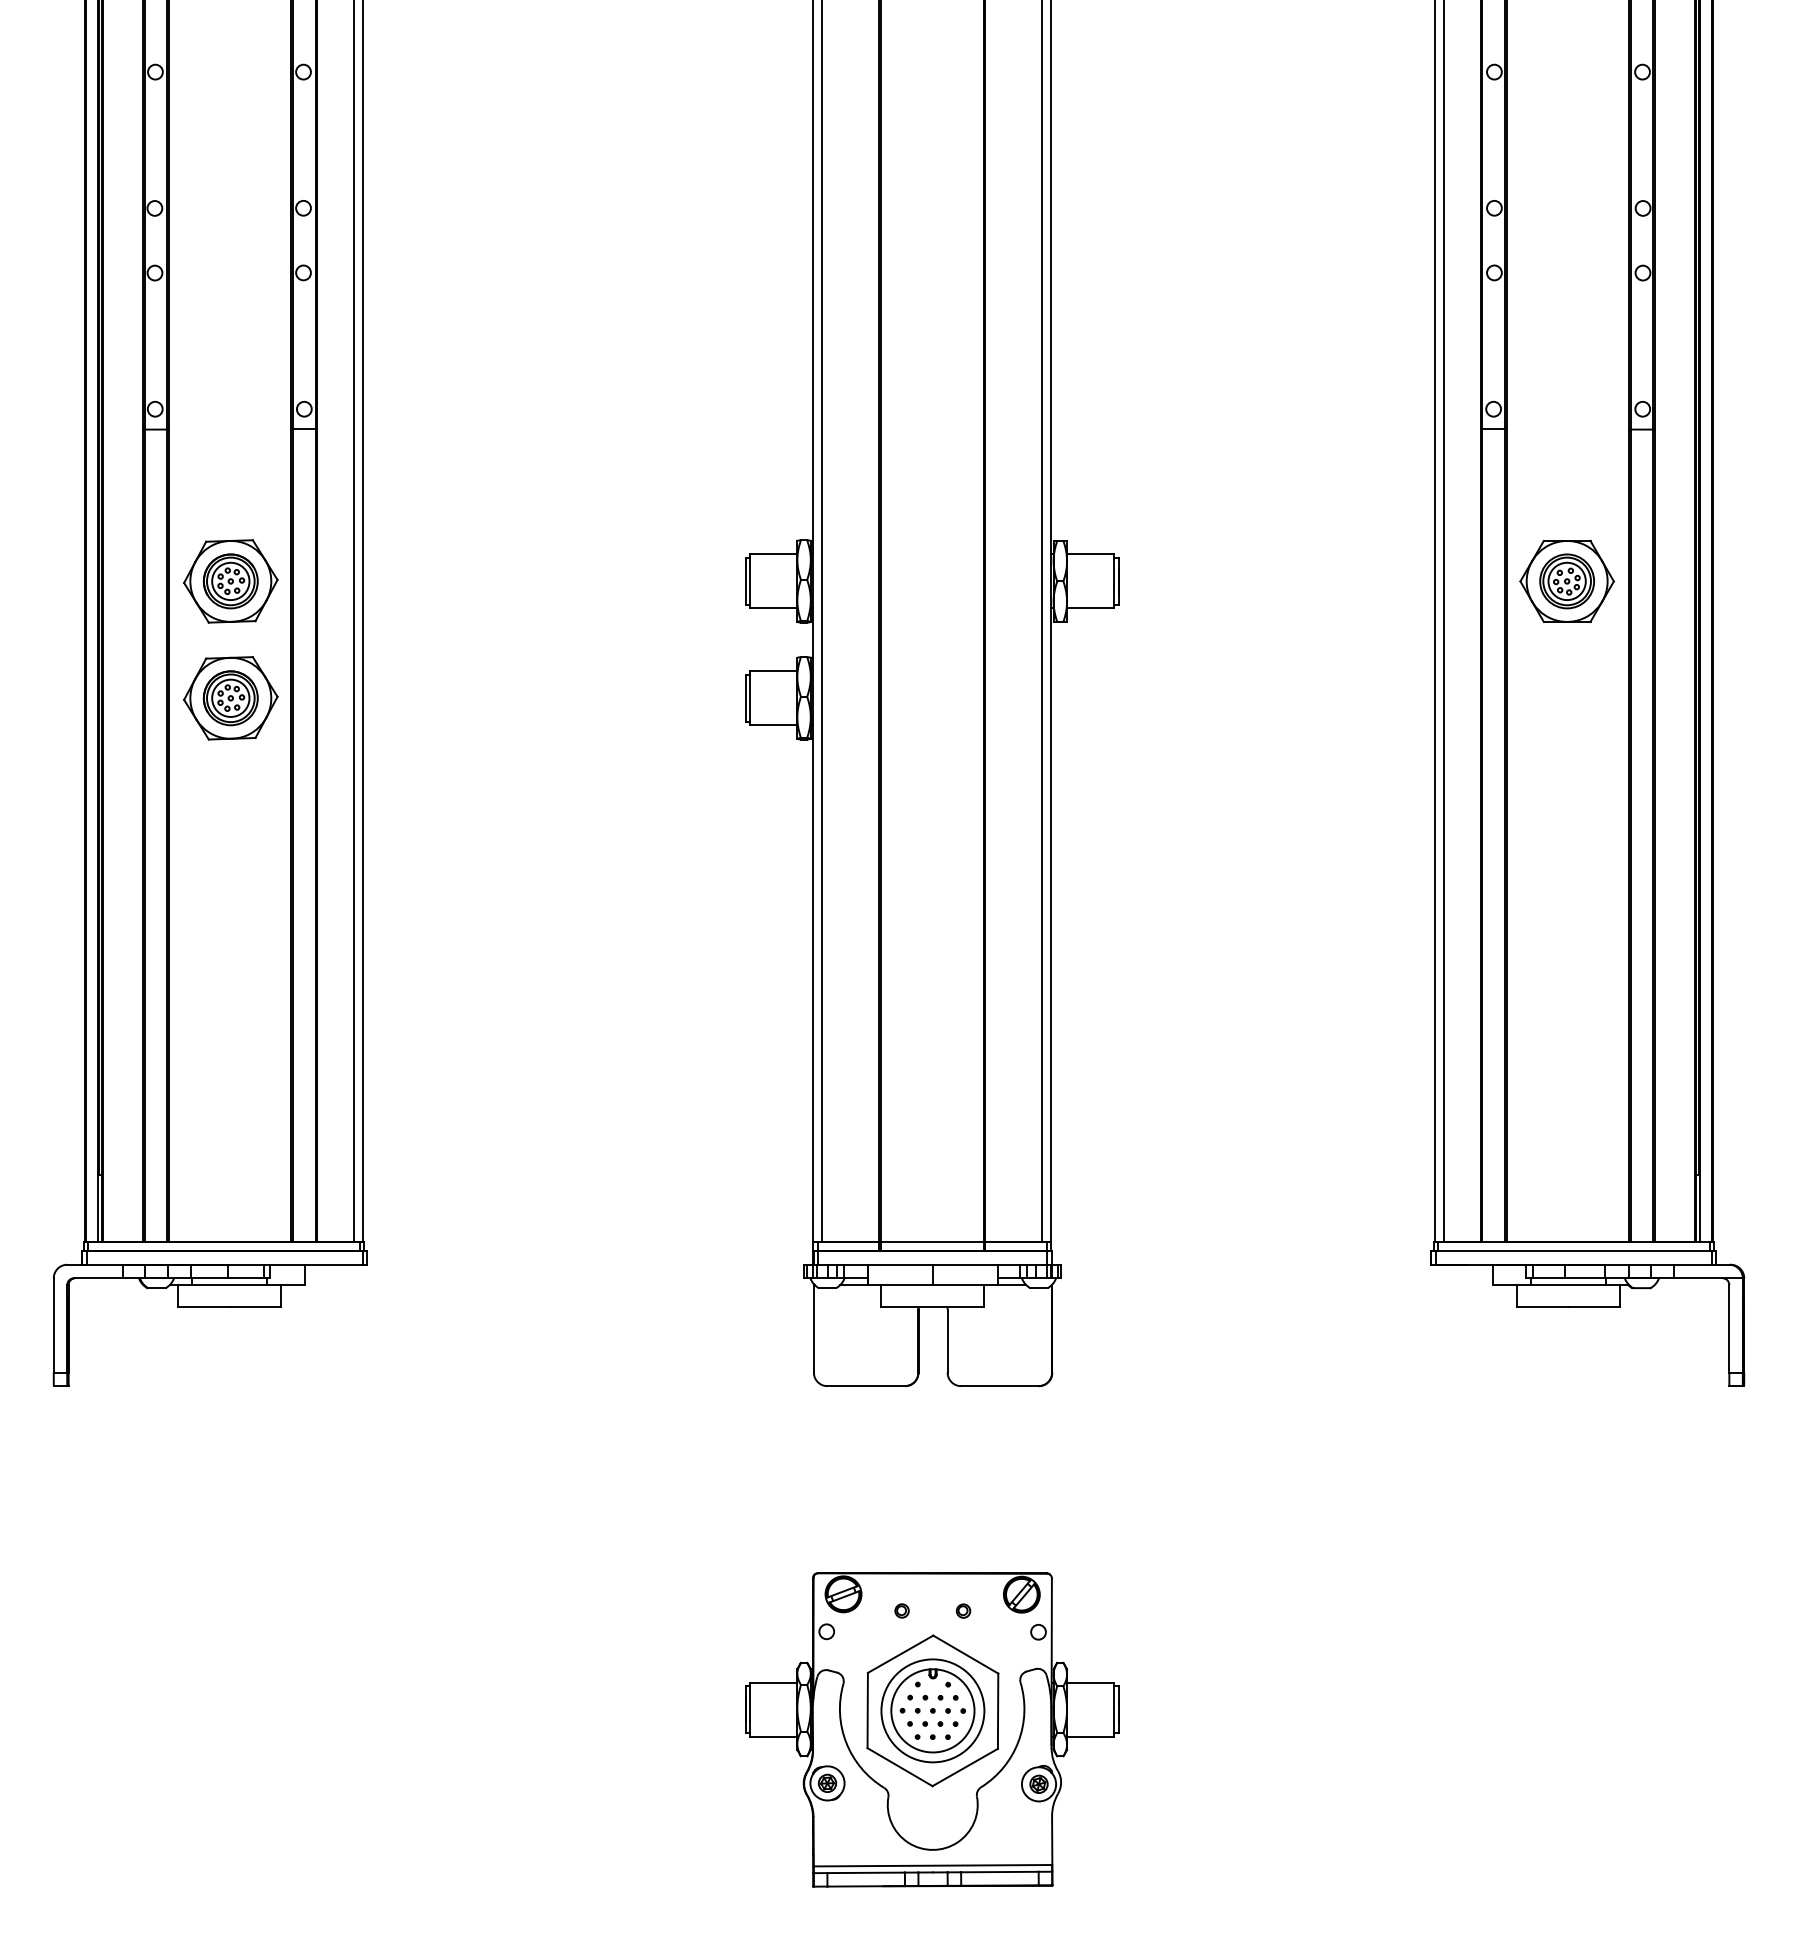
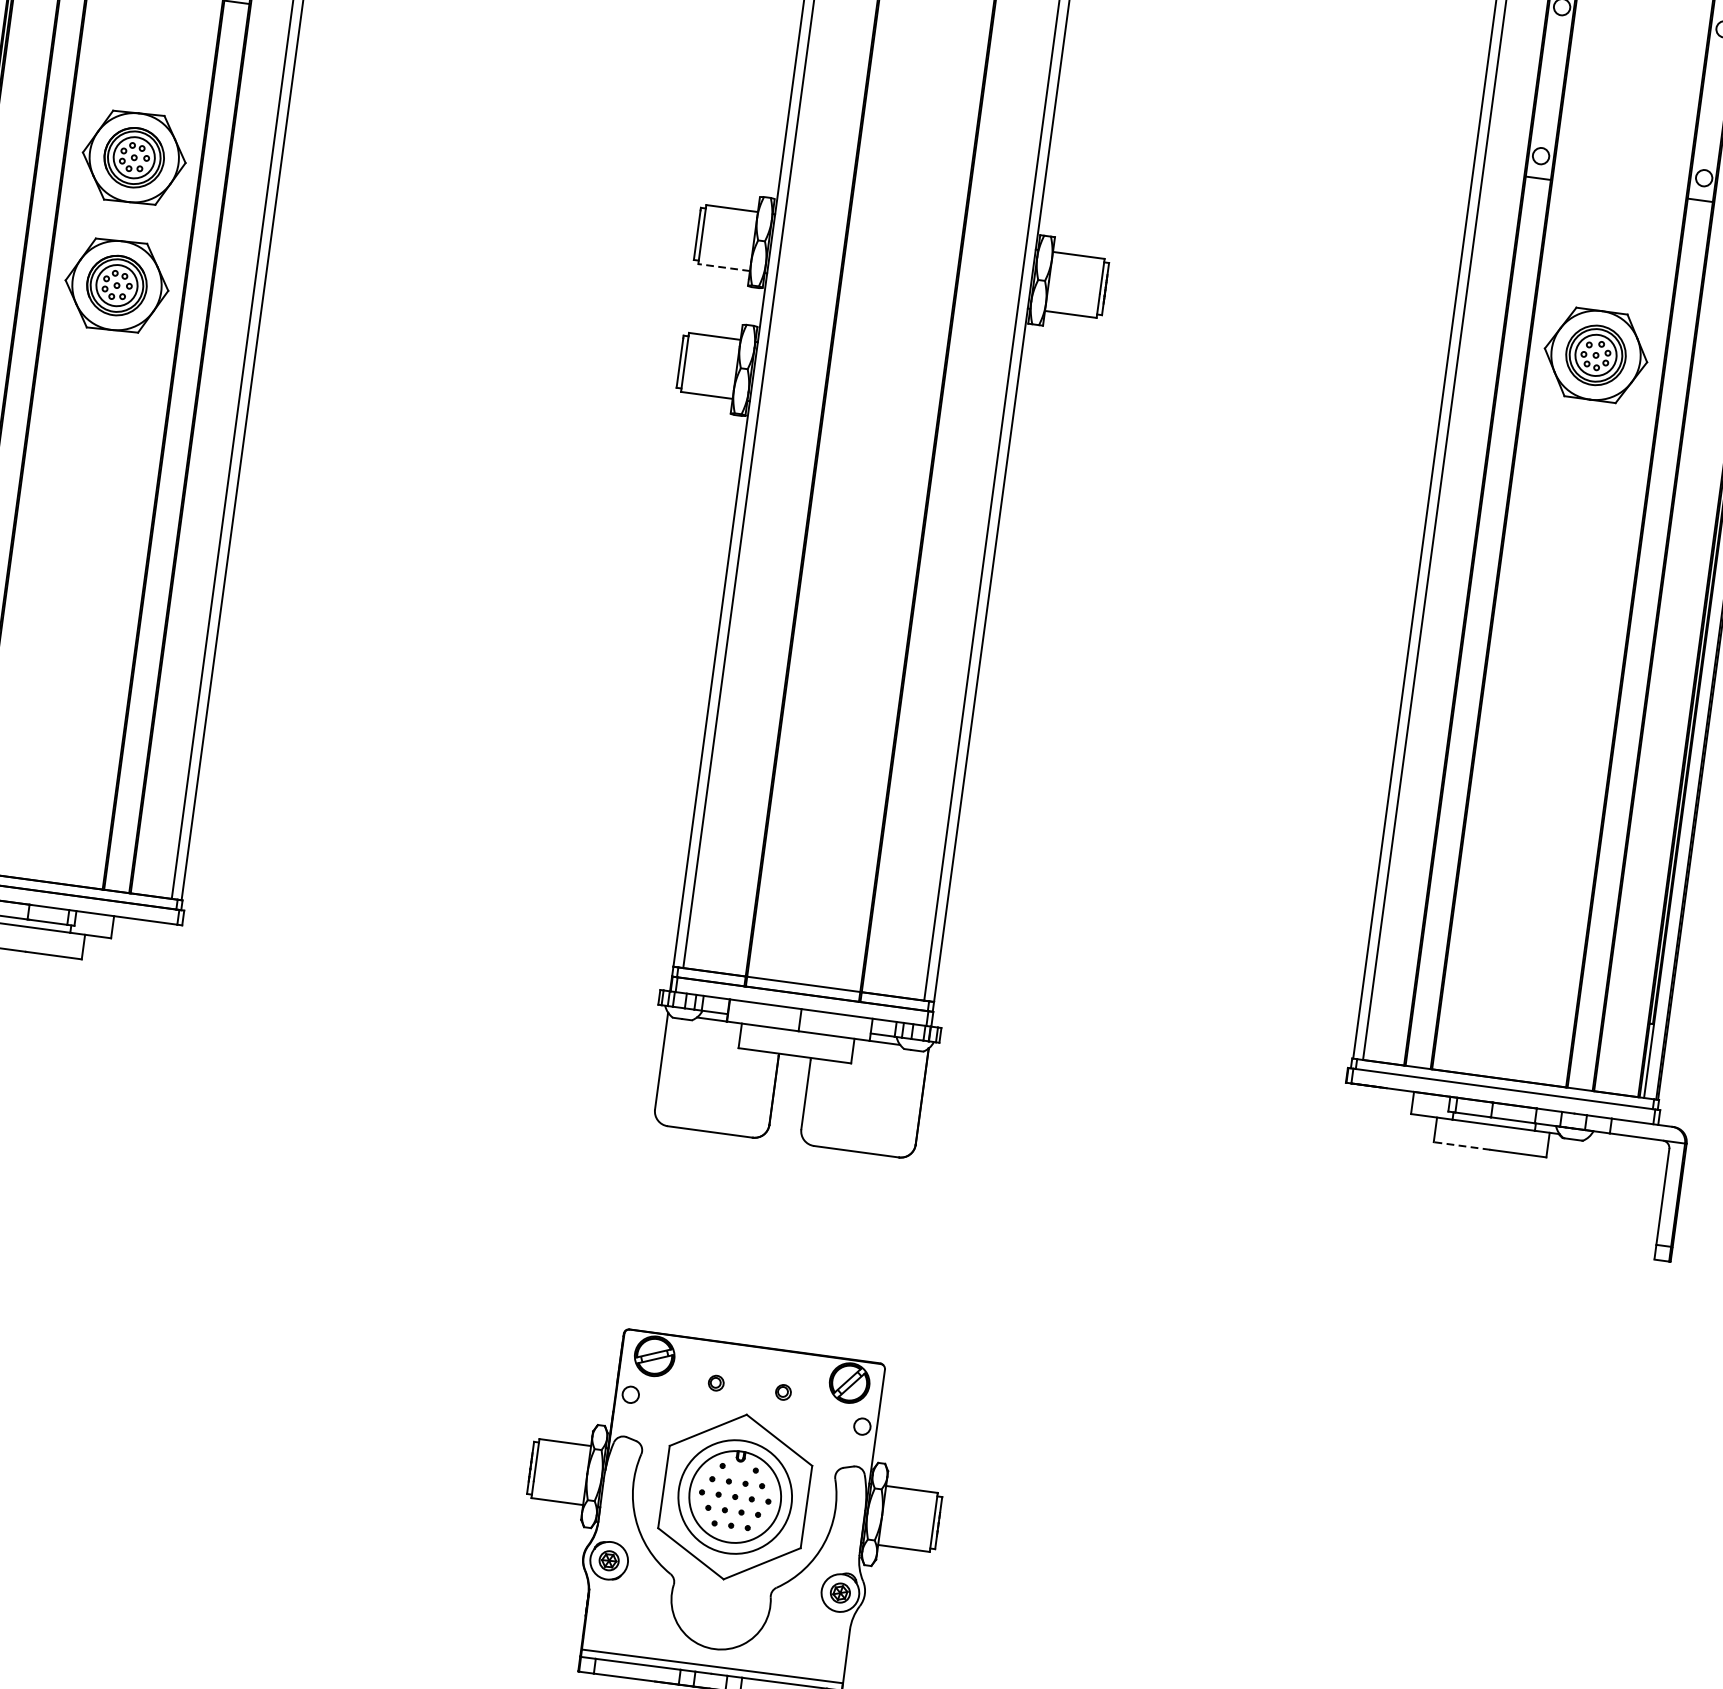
line: (773, 608) -> (723, 267), solid -> dashed
line: (1542, 1307) -> (1461, 1145), solid -> dashed

